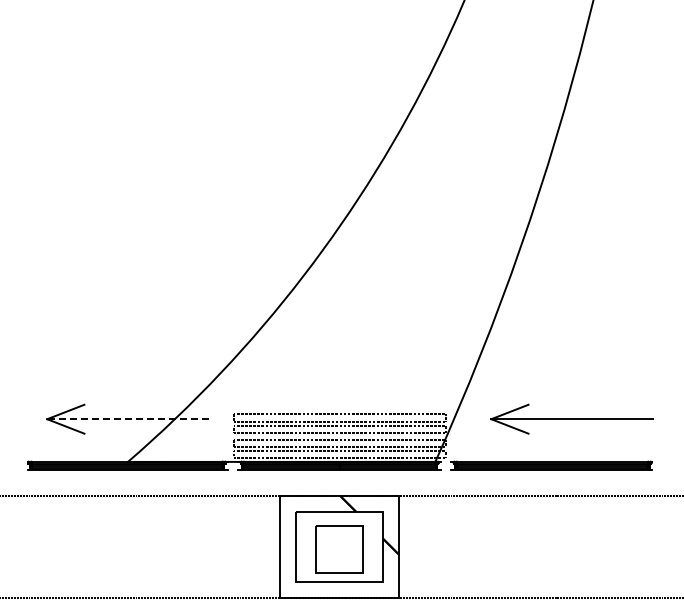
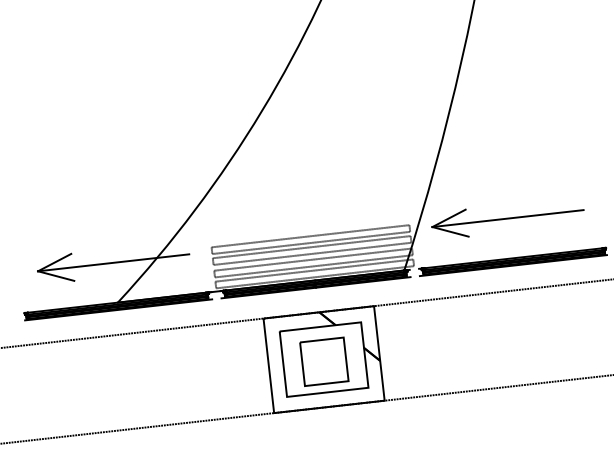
part: (571, 418) -> (507, 217), moved
line: (127, 419) -> (112, 263), dashed -> solid

